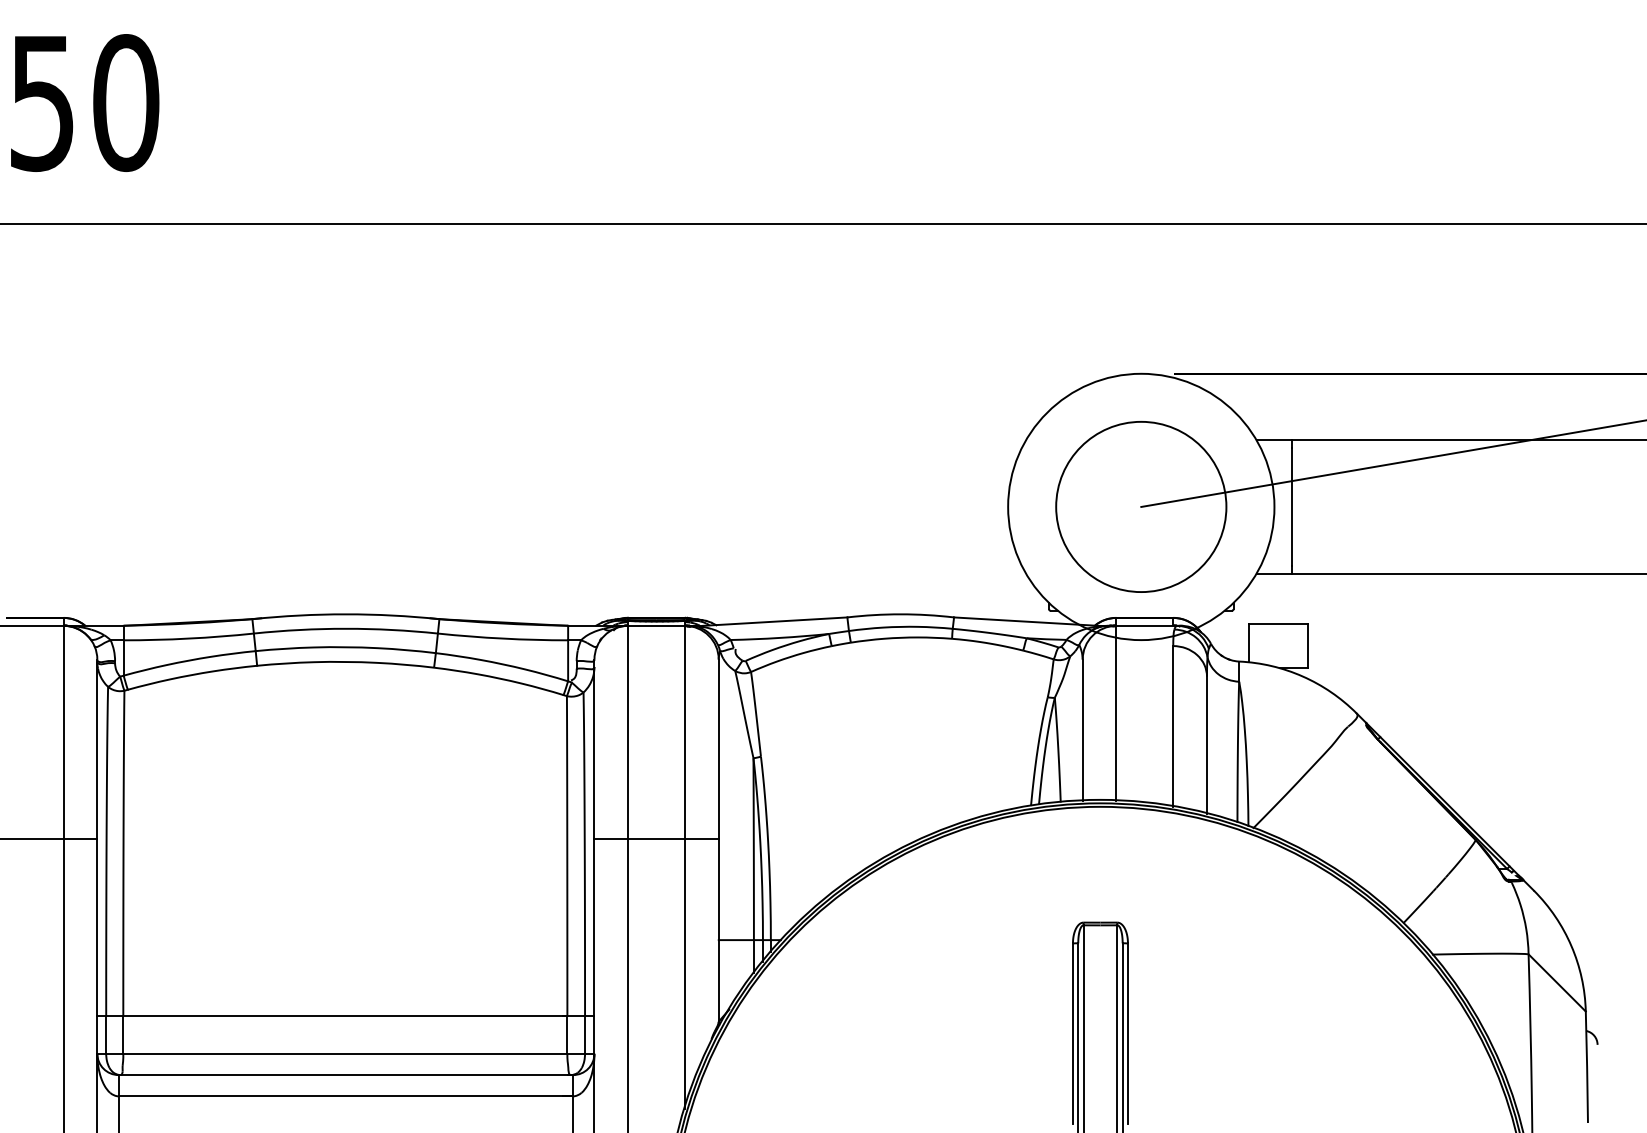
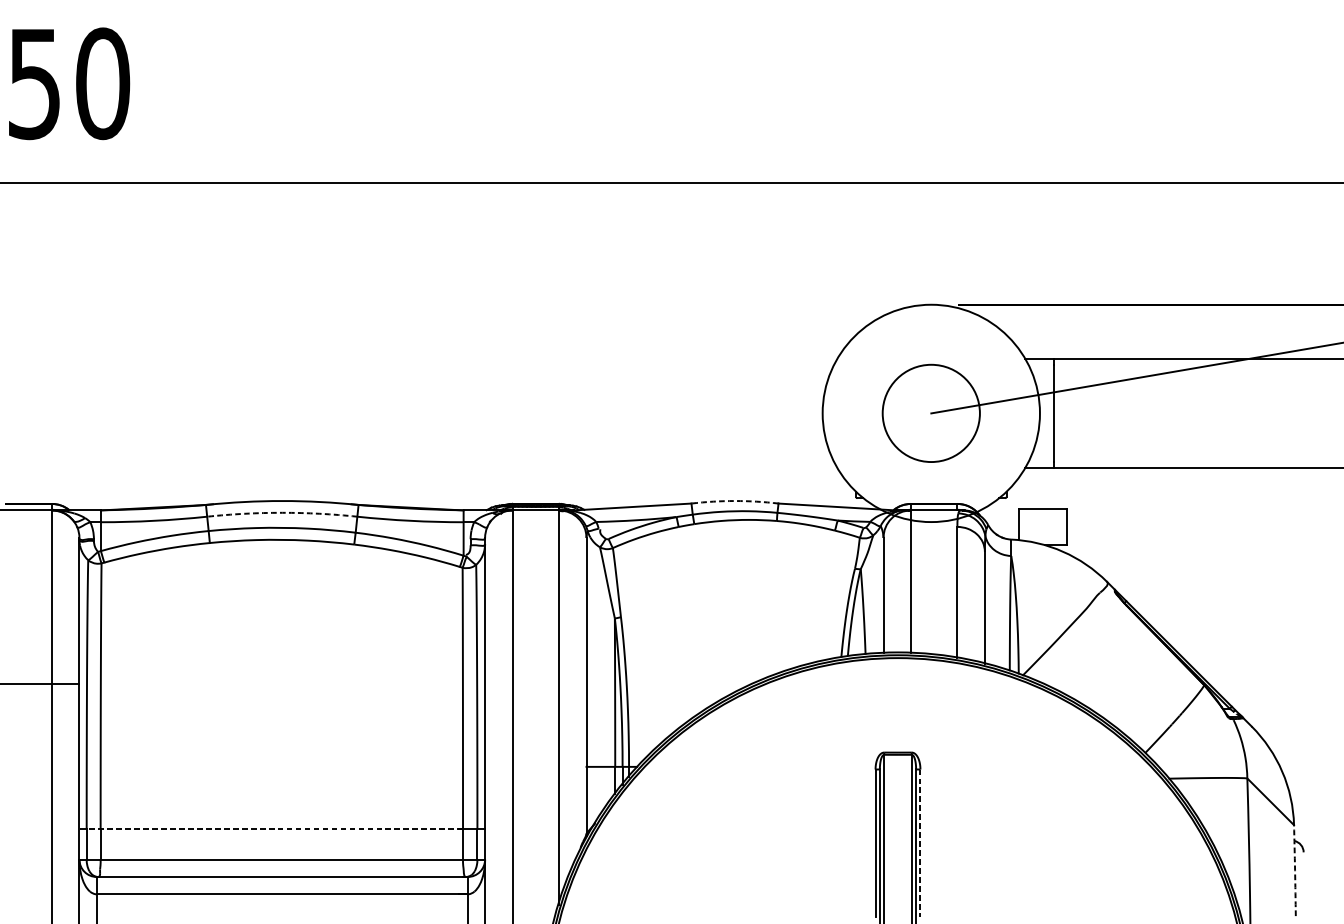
circle: (1141, 506) -> (931, 413), size x0.7
arc: (900, 614) -> (734, 501), solid -> dashed
arc: (345, 628) -> (281, 512), solid -> dashed
line: (656, 838) -> (535, 683), removed
line: (331, 1016) -> (270, 829), solid -> dashed
line: (1127, 1033) -> (920, 843), solid -> dashed
arc: (1587, 1066) -> (1295, 870), solid -> dashed

